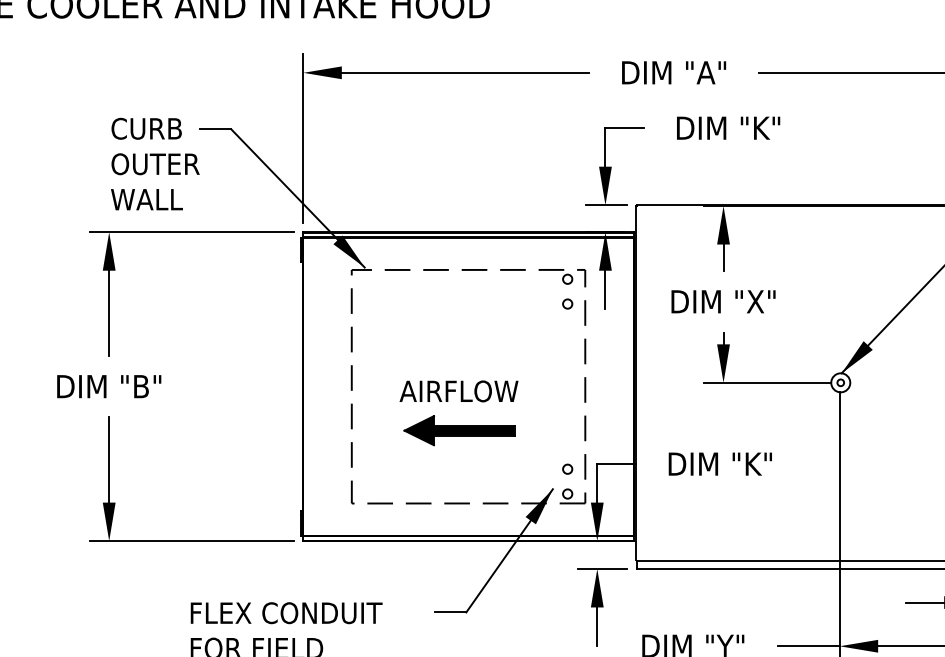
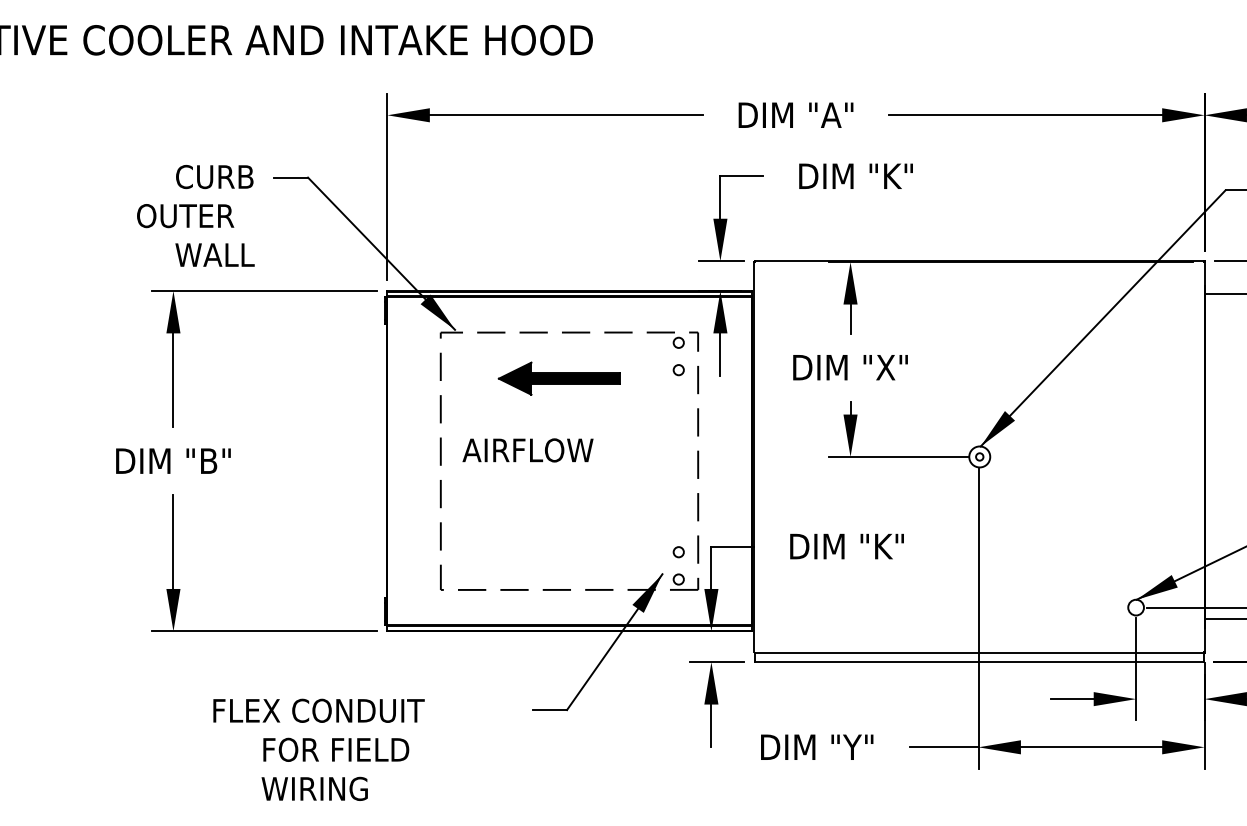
text: (155, 164) -> (185, 216), moved
text: (458, 391) -> (527, 450), moved
part: (458, 430) -> (558, 378), moved
text: (286, 612) -> (318, 710), moved

